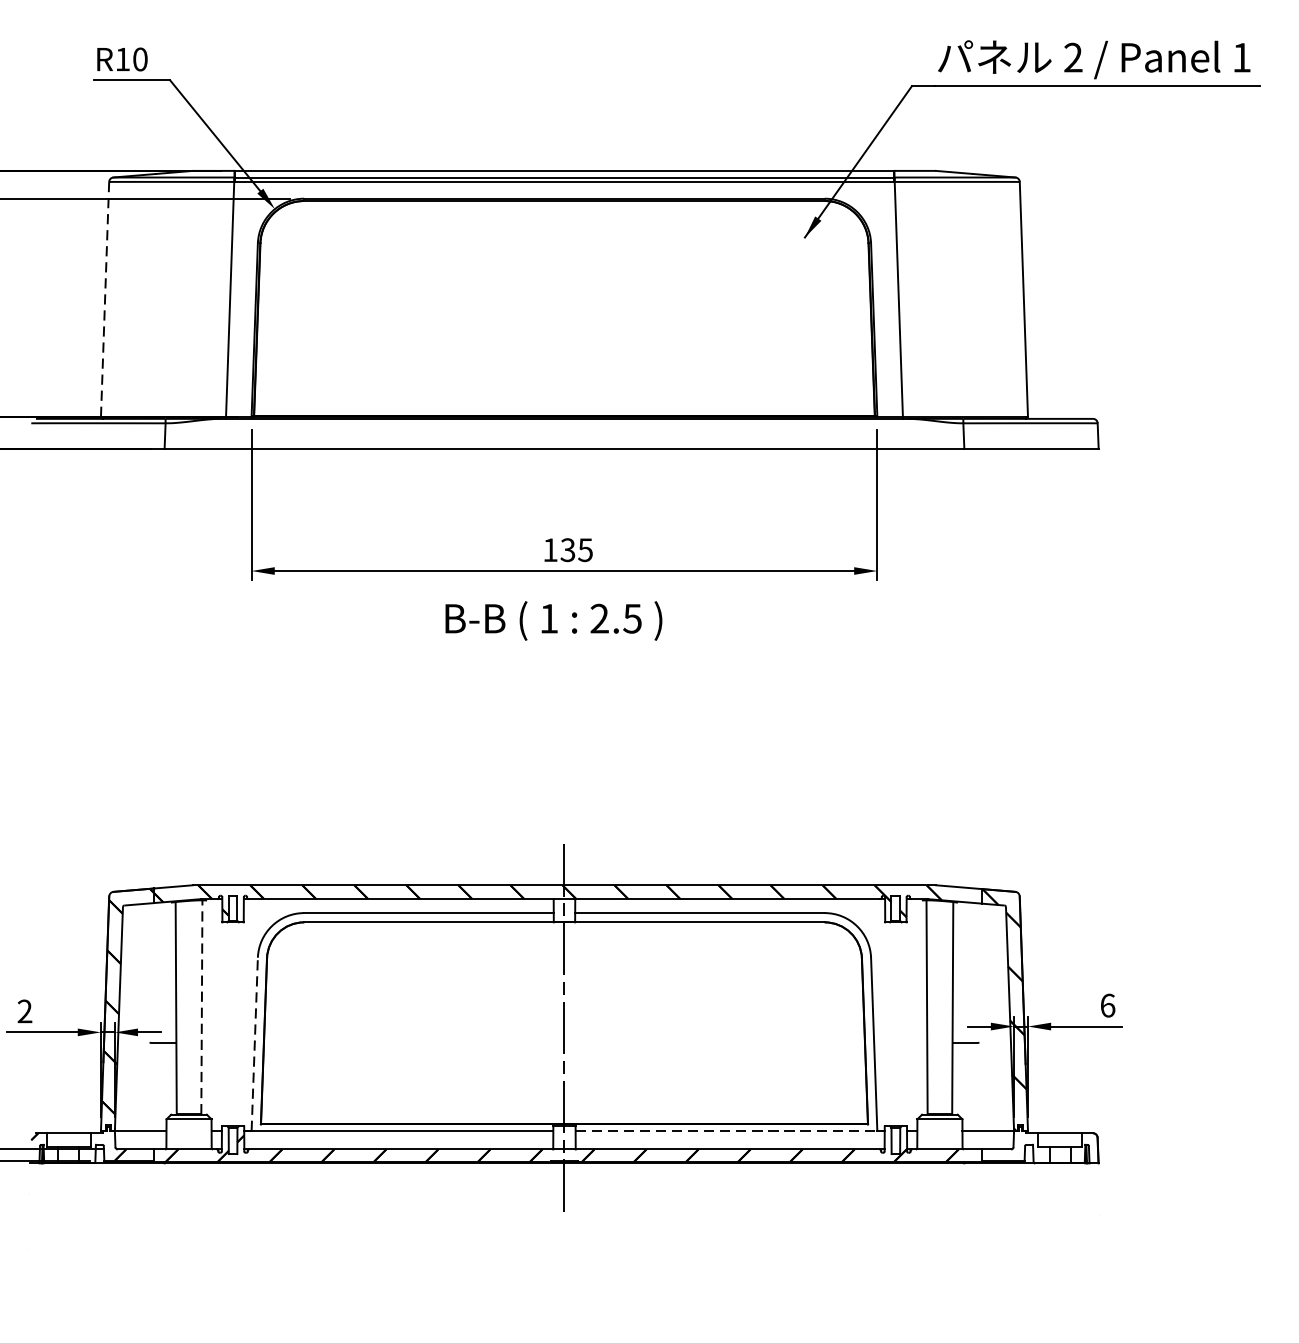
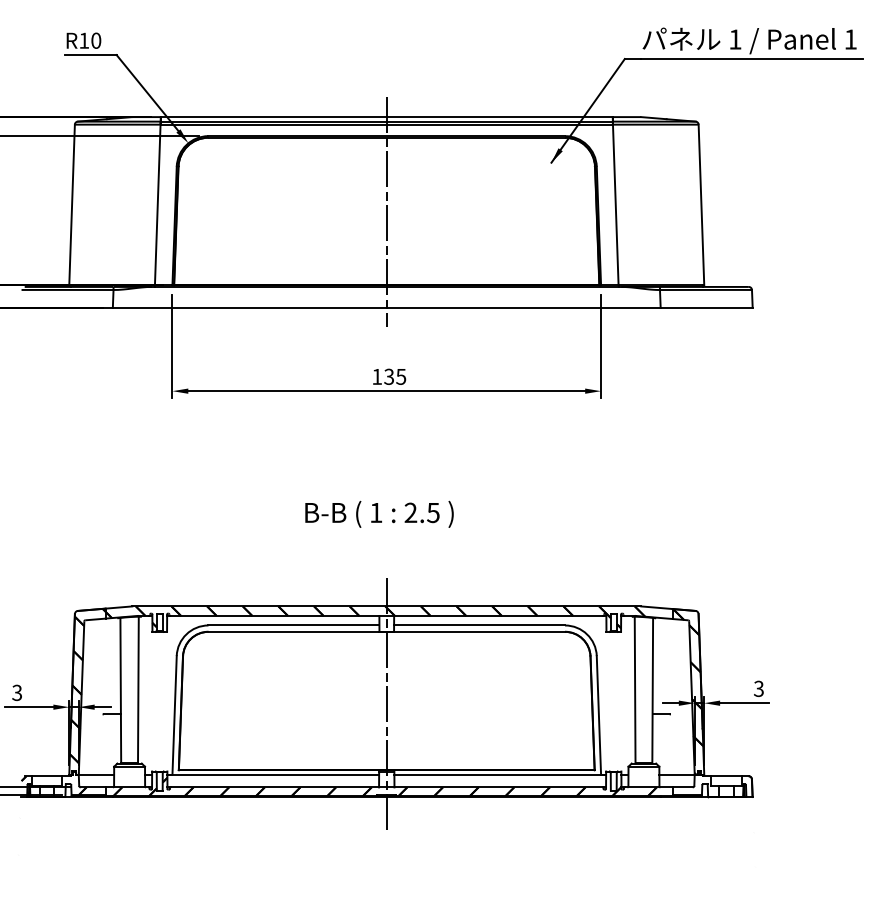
text: (1073, 57) -> (735, 39), 2 -> 1
line: (105, 299) -> (72, 205), dashed -> solid
line: (564, 310) -> (386, 212), added
text: (553, 619) -> (379, 513), moved
text: (1108, 1005) -> (759, 688), 6 -> 3
line: (202, 1006) -> (138, 689), dashed -> solid
text: (25, 1012) -> (17, 693), 2 -> 3
line: (254, 1043) -> (174, 714), dashed -> solid
line: (730, 1130) -> (500, 774), dashed -> solid

